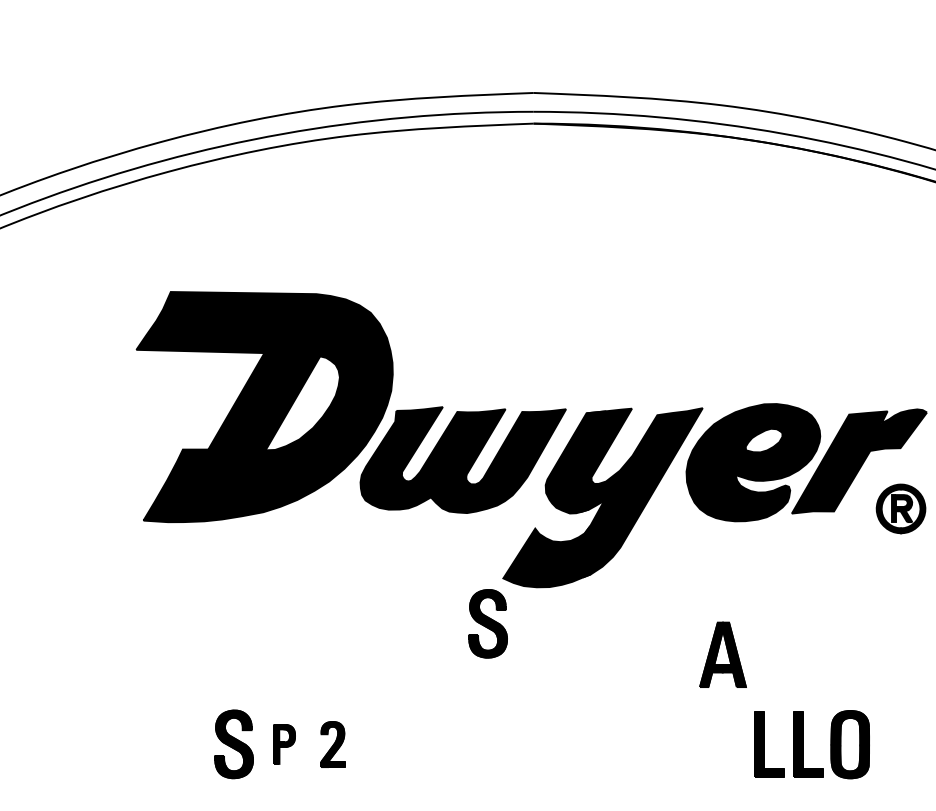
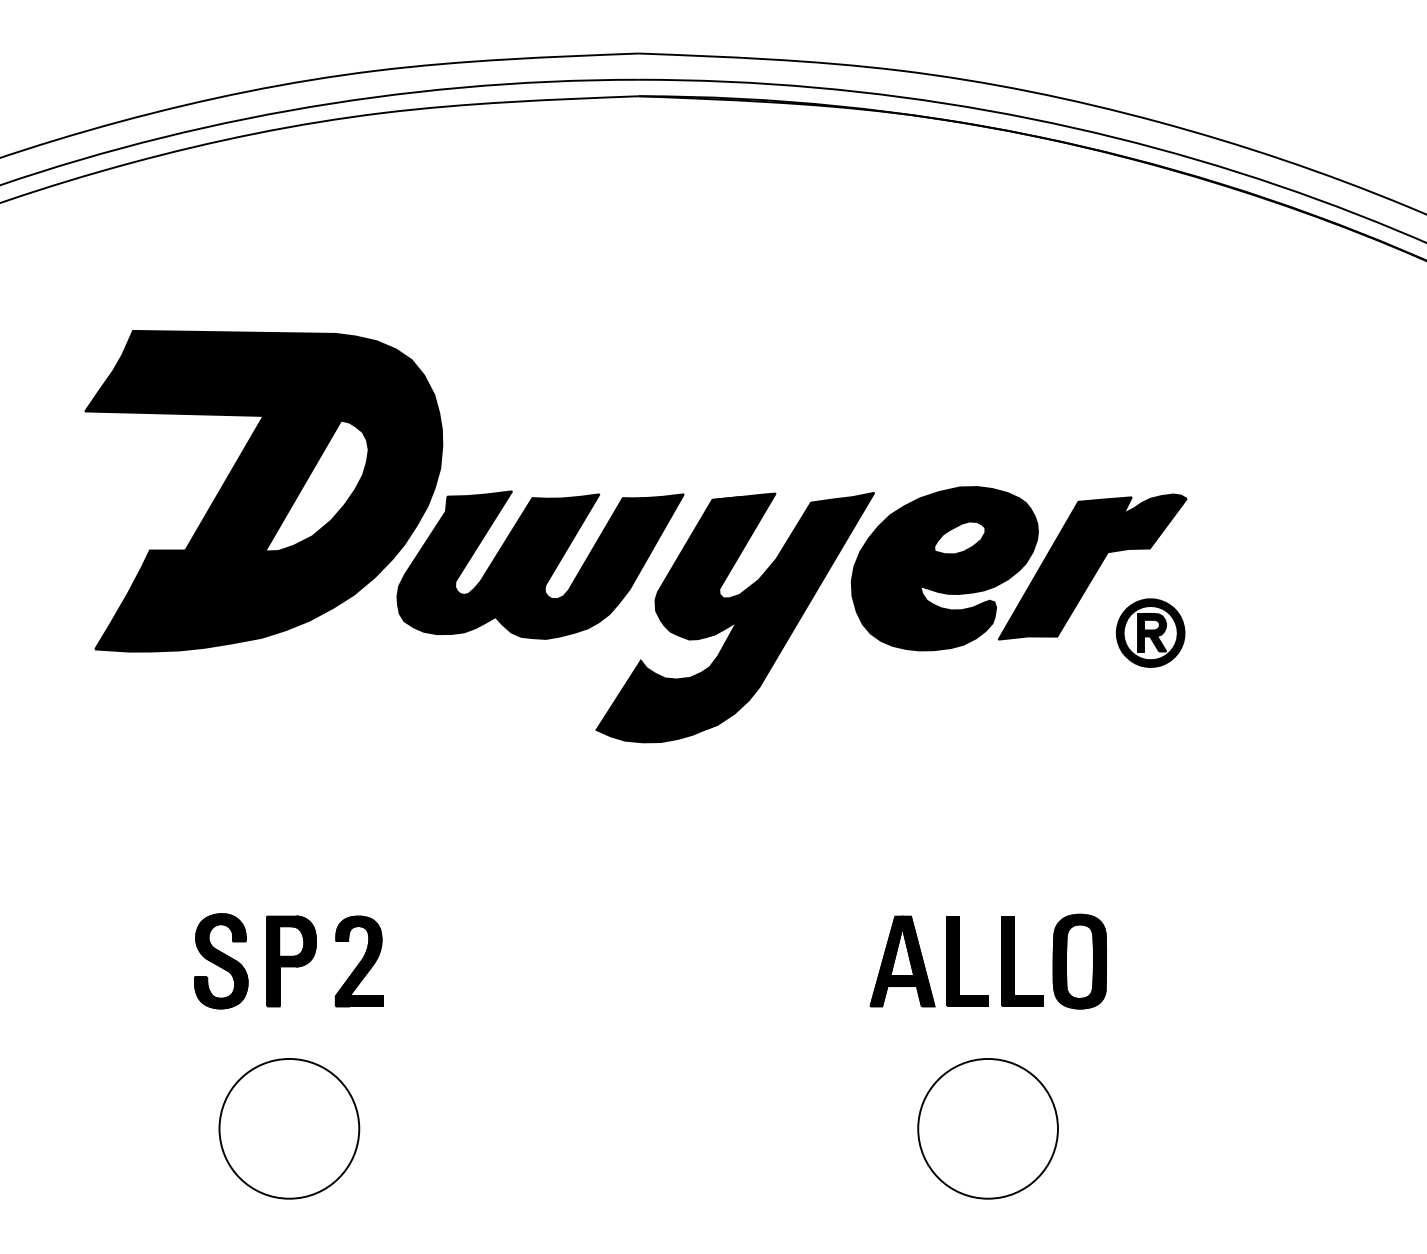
part: (488, 623) -> (575, 793), removed
part: (722, 654) -> (902, 961), moved
part: (284, 744) -> (291, 961), size x1.67
part: (332, 744) -> (358, 961), size x1.43

